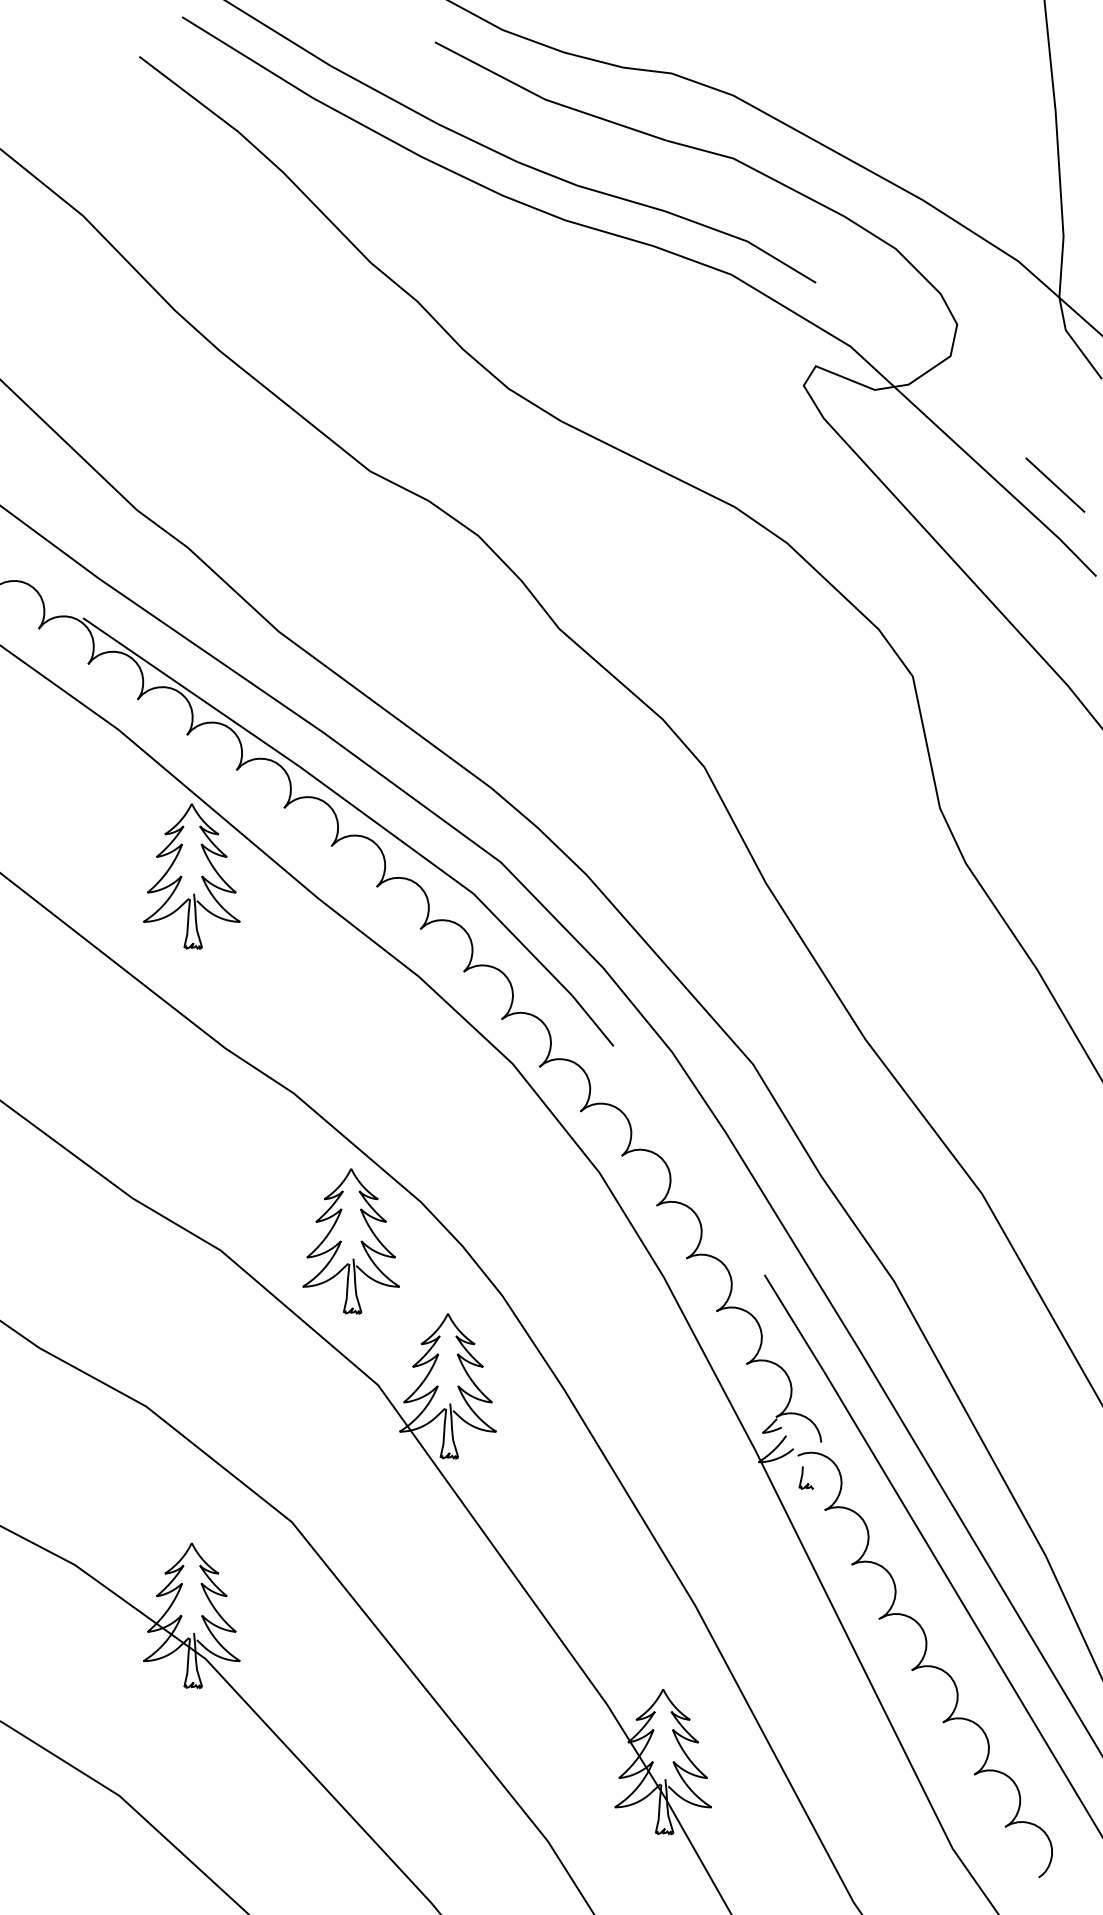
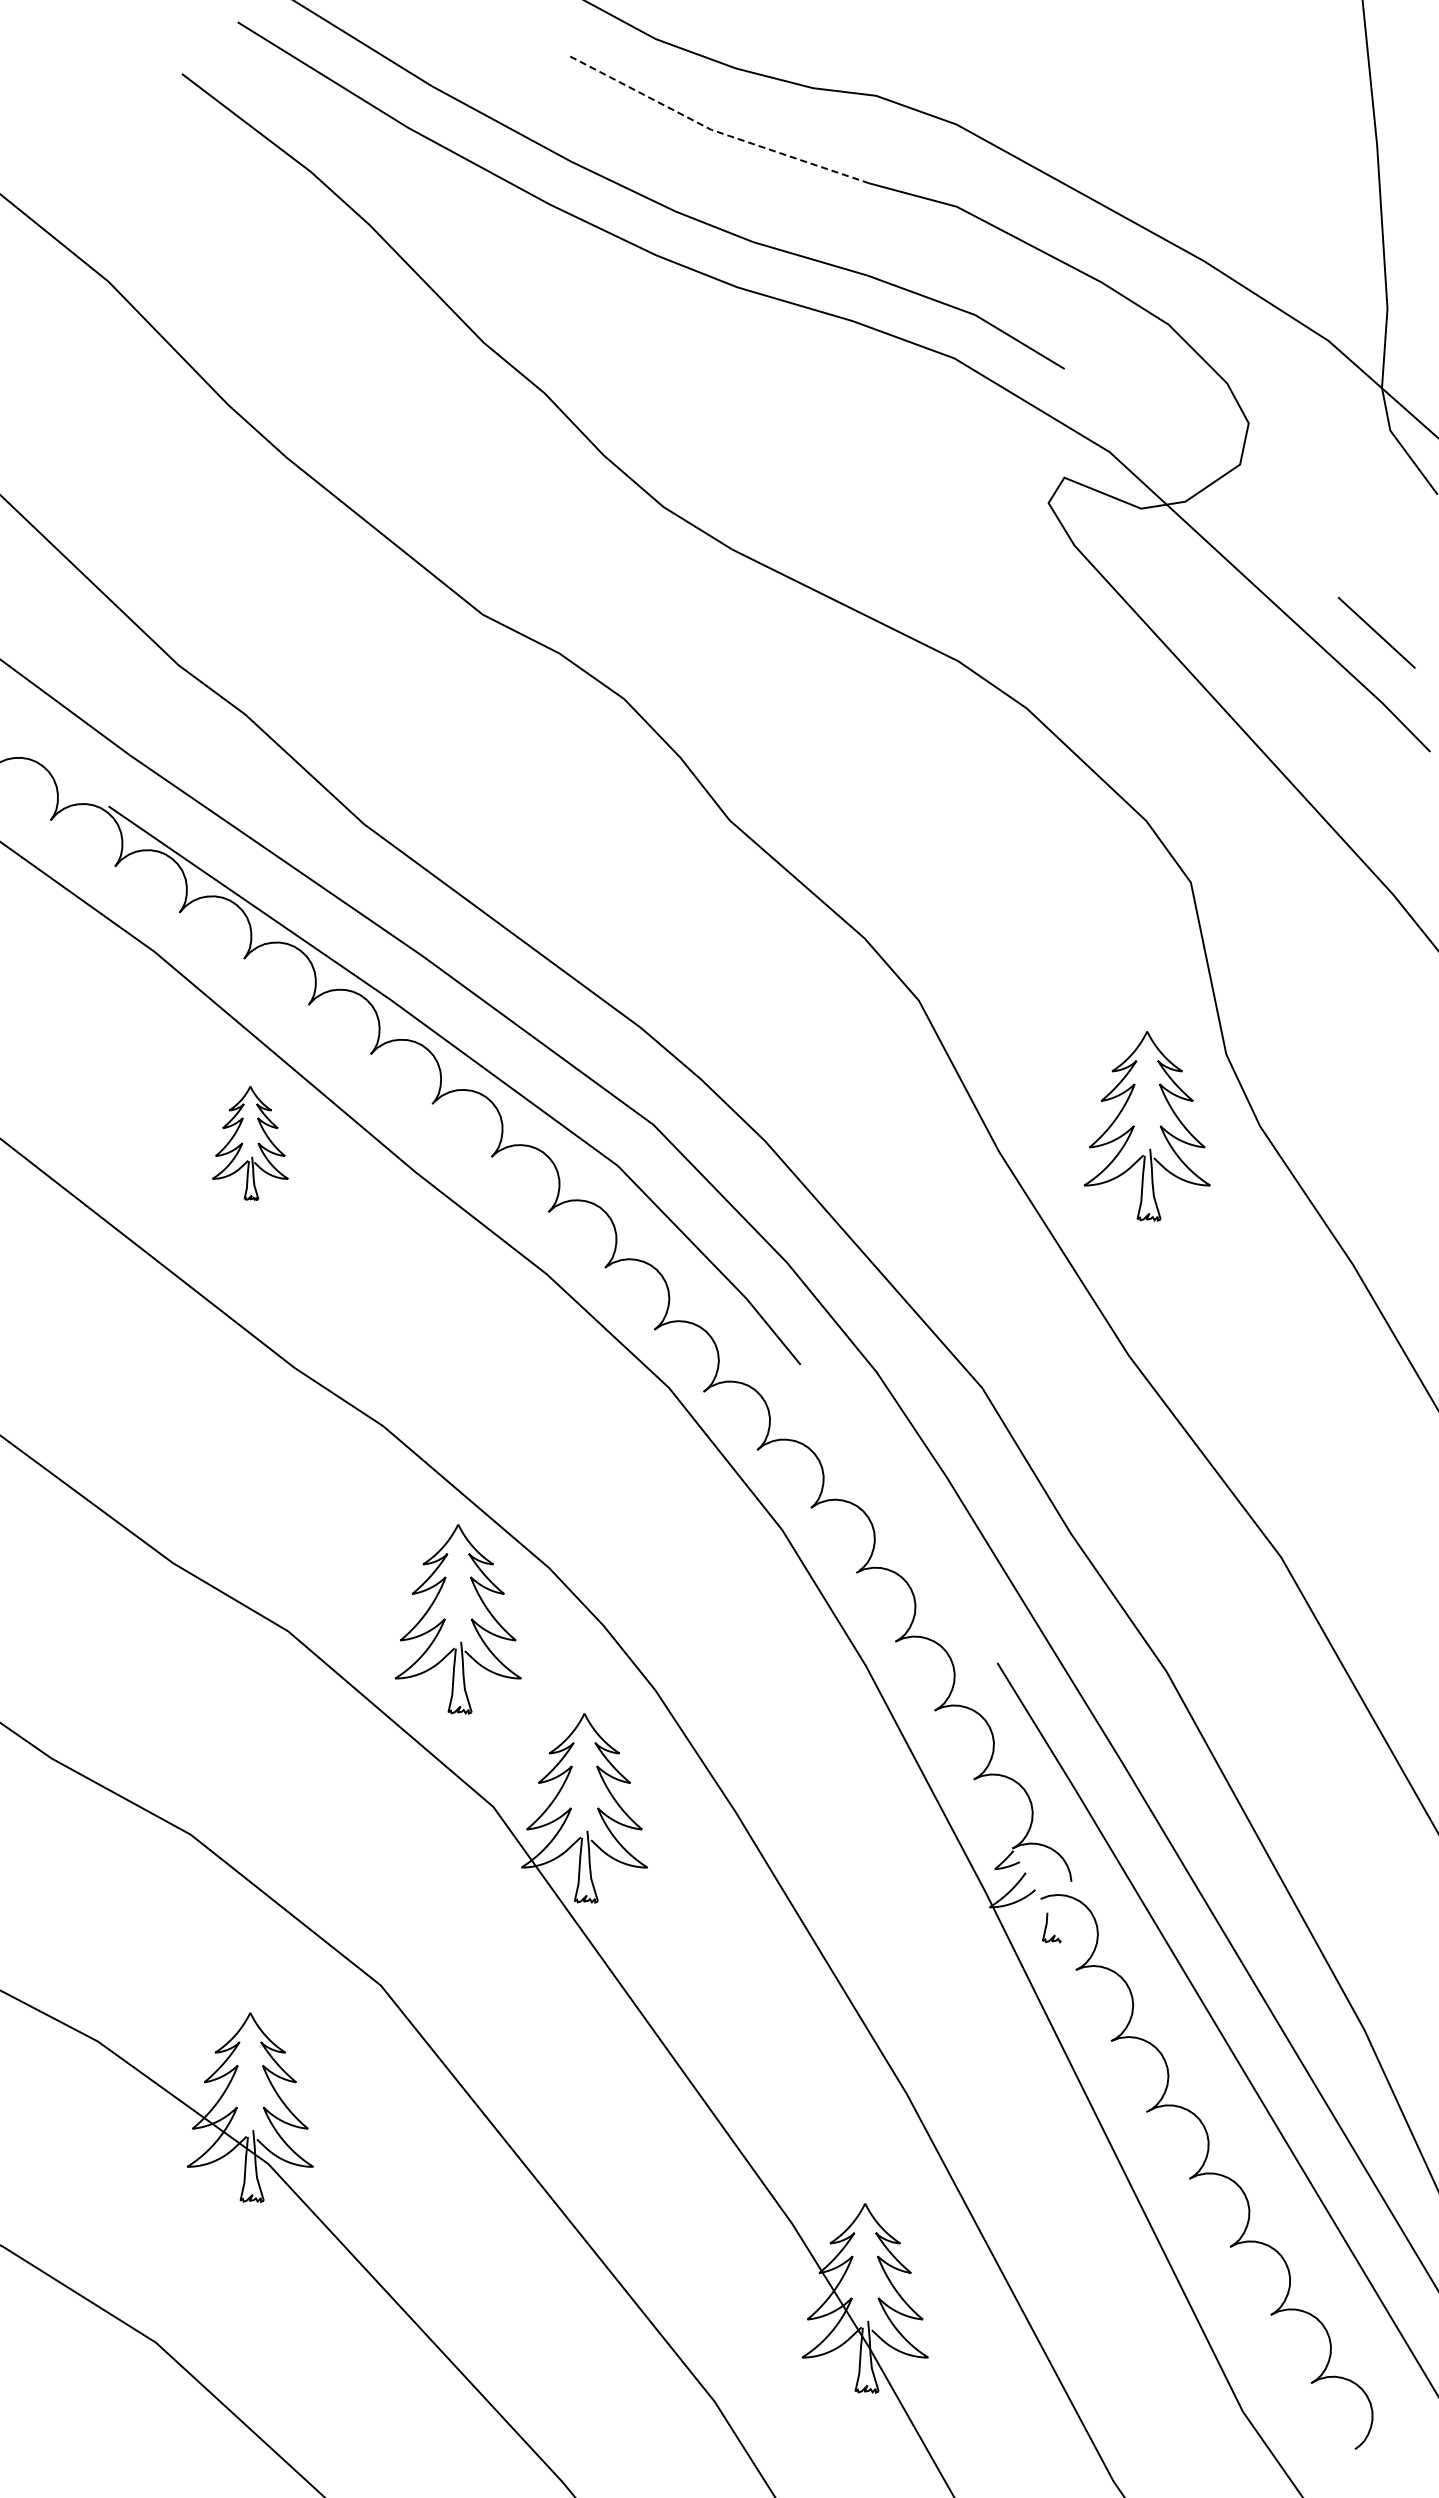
line: (546, 100) -> (712, 130), solid -> dashed
part: (878, 863) -> (1146, 1126), added
part: (191, 876) -> (250, 1143), size x0.6

